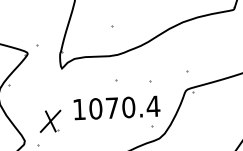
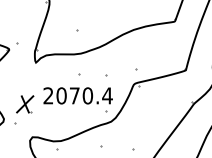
text: (79, 109) -> (48, 95), 1070.4 -> 2070.4

